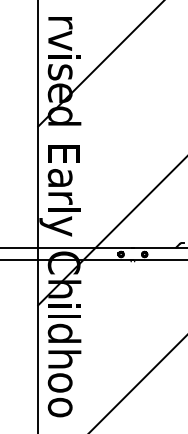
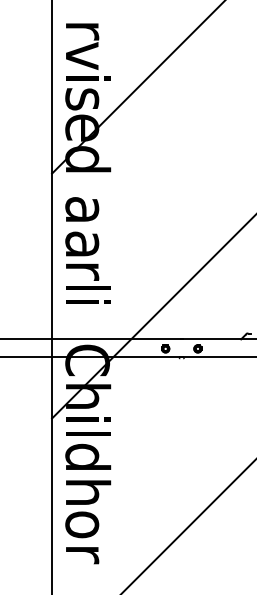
text: (63, 153) -> (86, 210), E -> a
text: (59, 226) -> (81, 310), y -> i
text: (60, 407) -> (82, 558), o -> r

